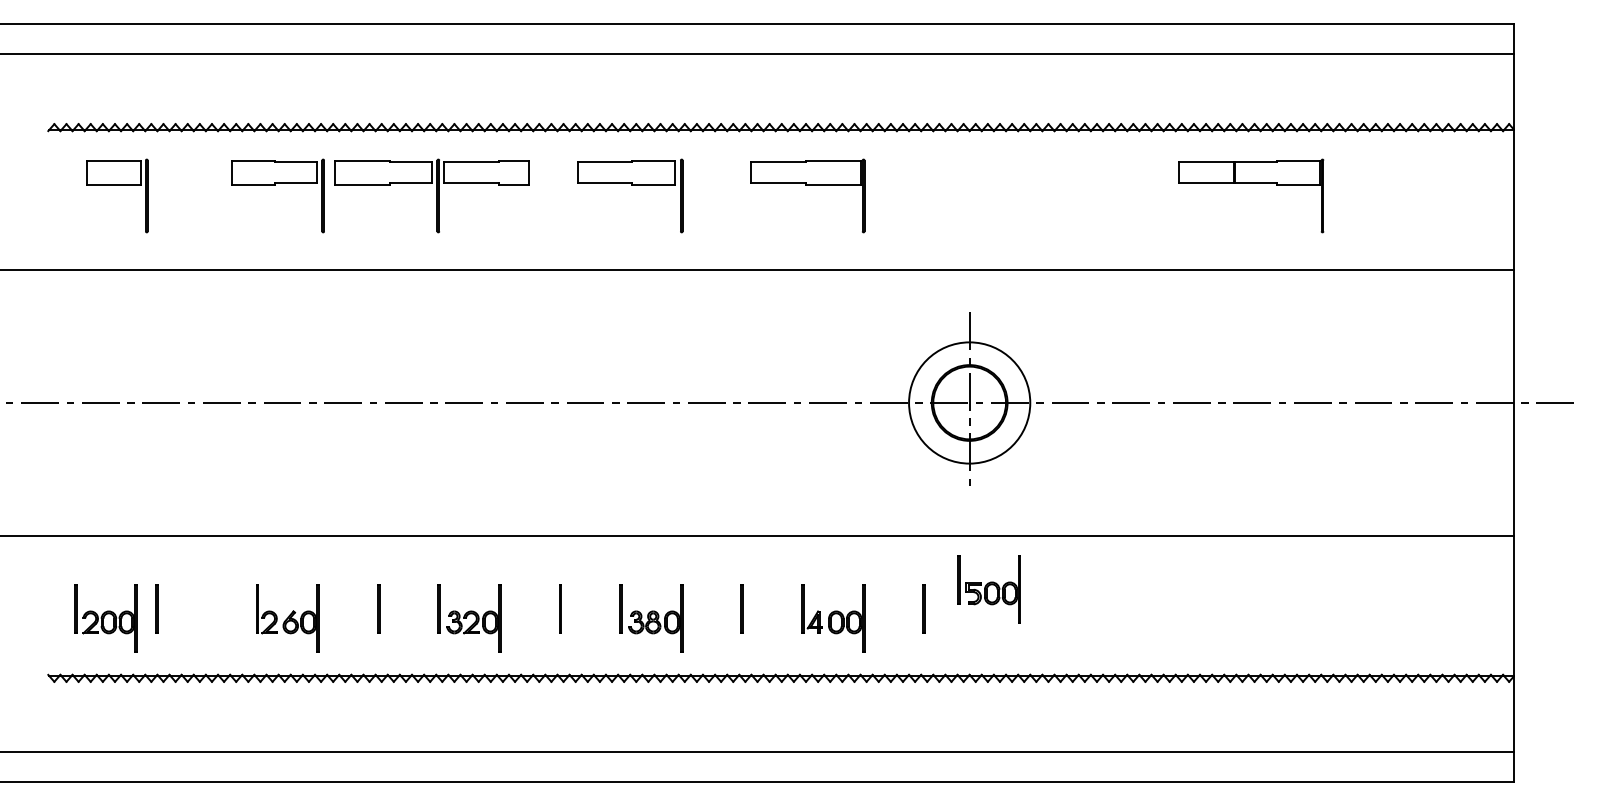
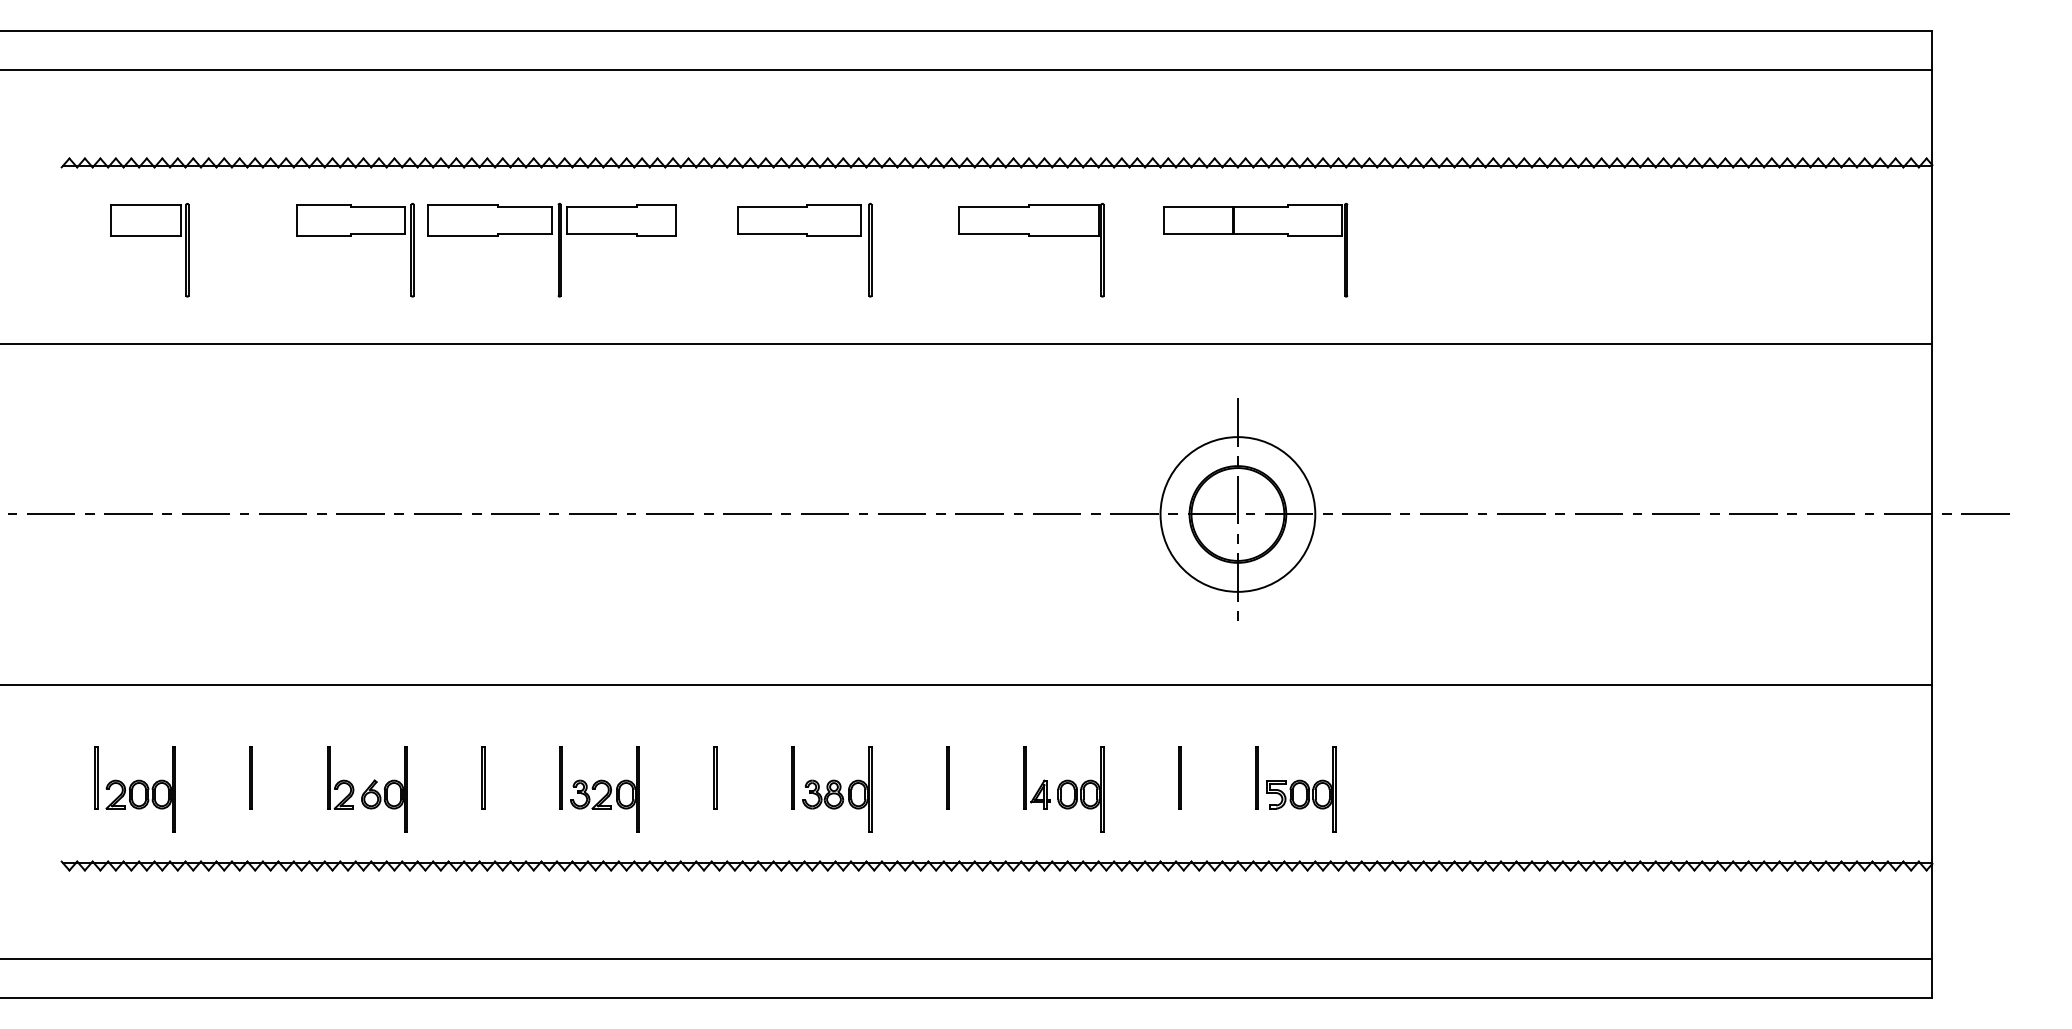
part: (1251, 183) -> (1255, 234), moved
part: (988, 589) -> (1295, 789), moved
line: (156, 608) -> (250, 776), moved

